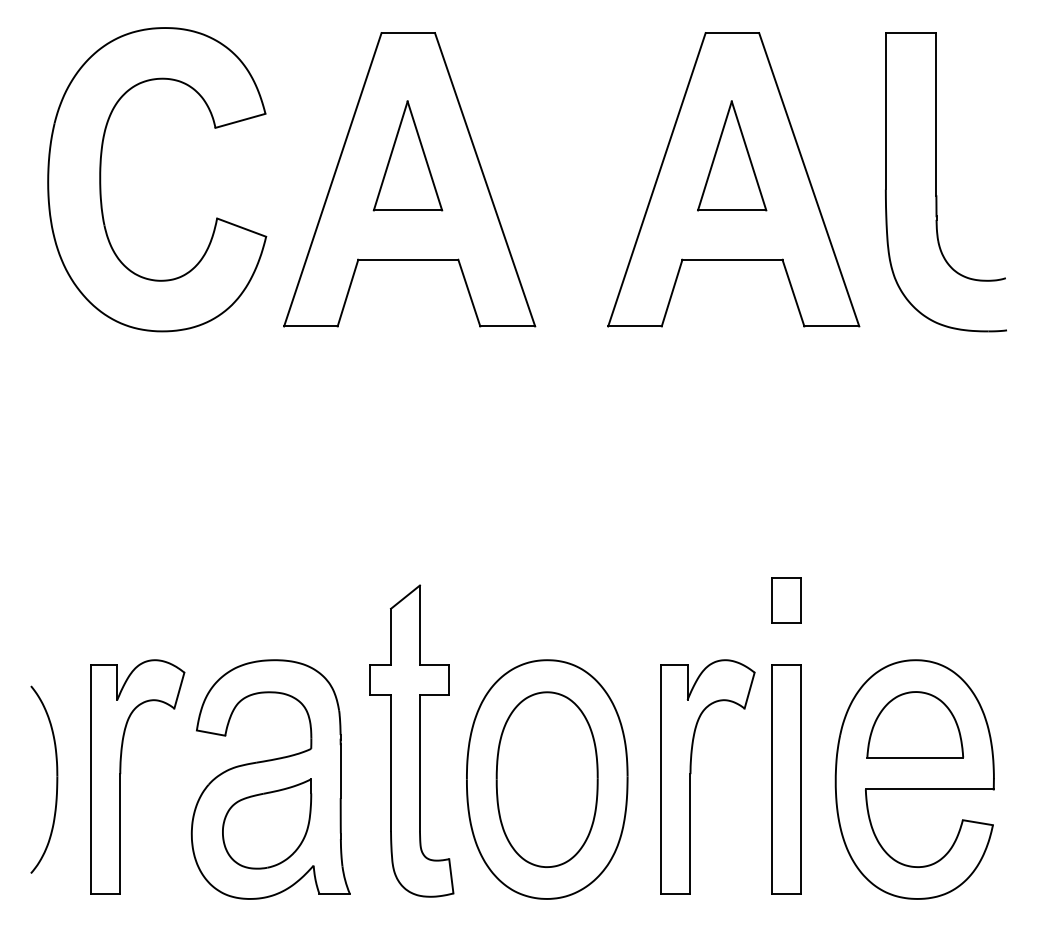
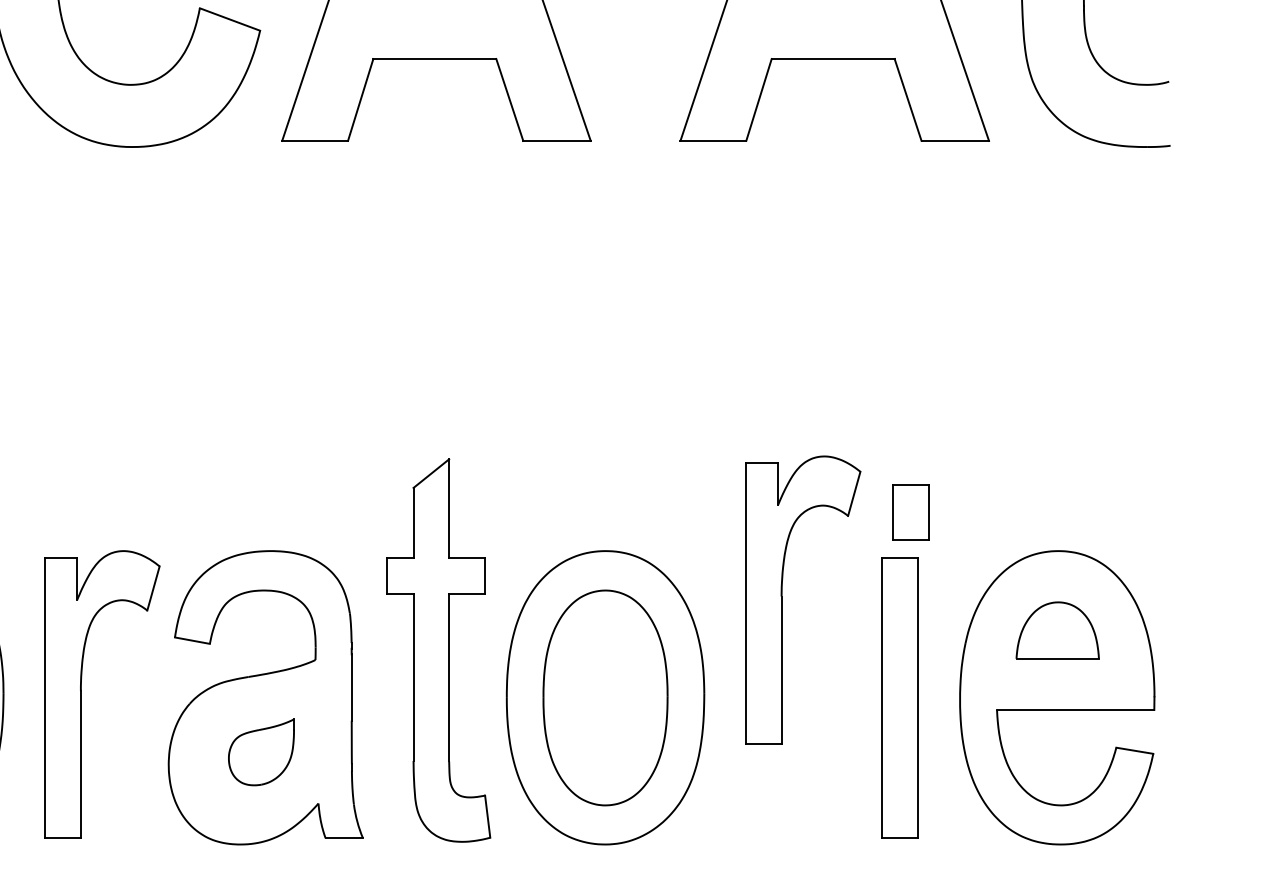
part: (786, 600) -> (910, 512), moved
part: (914, 724) -> (1056, 630), size x0.7
part: (691, 773) -> (782, 595), moved
part: (267, 823) -> (261, 751), size x0.6

